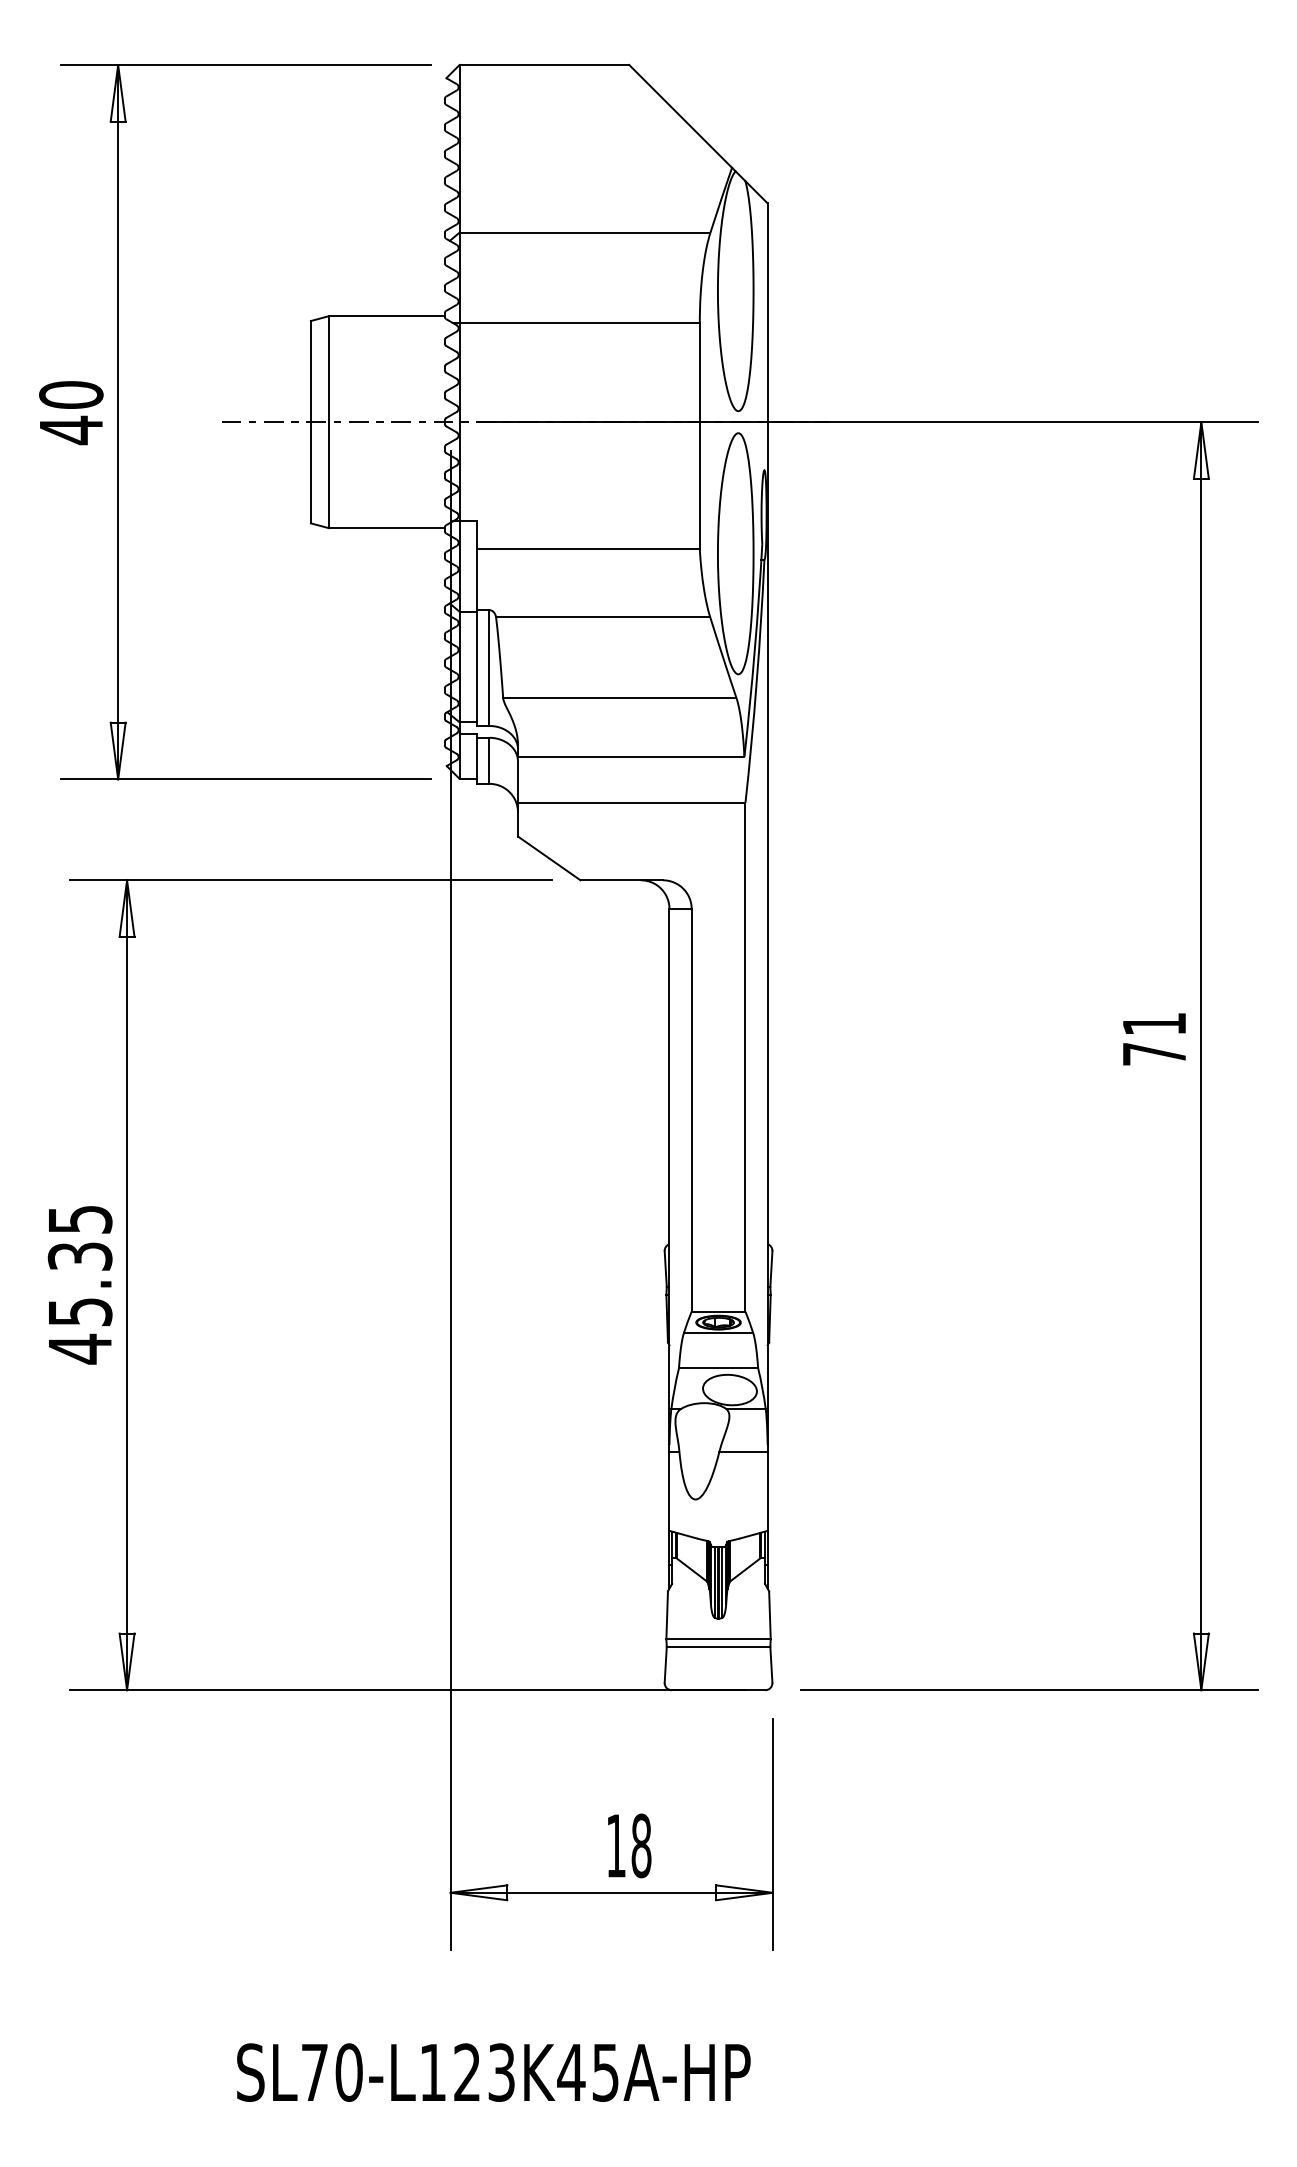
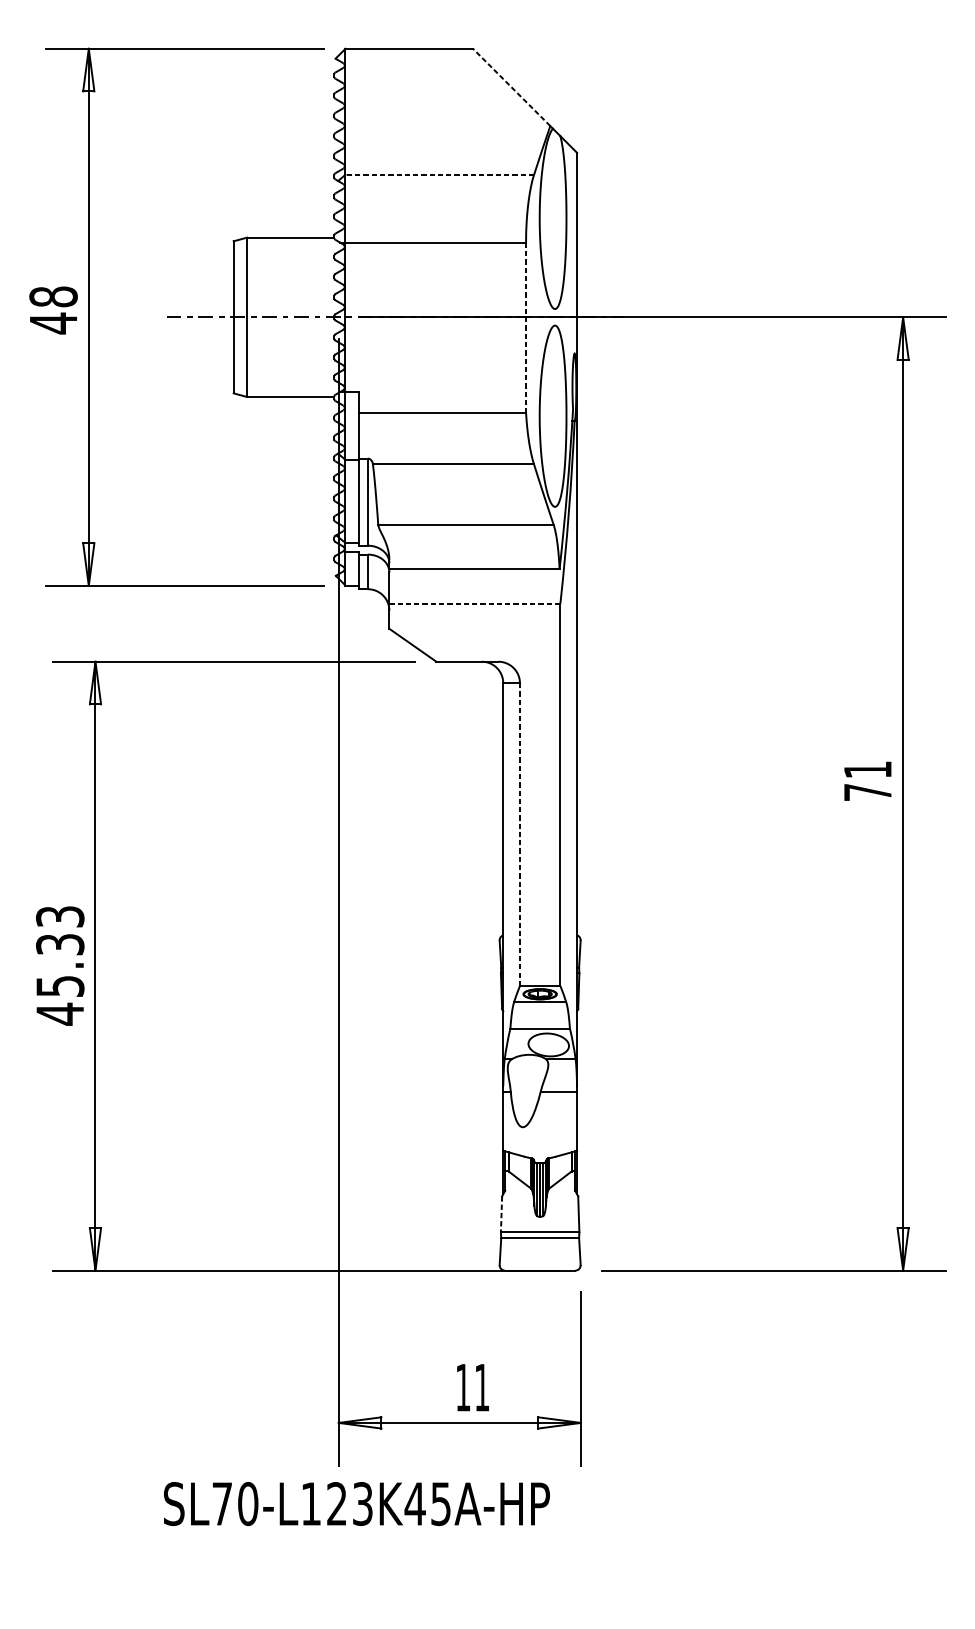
line: (680, 116) -> (511, 87), solid -> dashed
line: (584, 232) -> (439, 174), solid -> dashed
text: (71, 394) -> (53, 296), 40 -> 48
line: (699, 436) -> (525, 328), solid -> dashed
line: (631, 802) -> (474, 603), solid -> dashed
line: (691, 1109) -> (519, 834), solid -> dashed
text: (79, 1219) -> (59, 916), 45.35 -> 45.33
line: (667, 1615) -> (501, 1214), solid -> dashed
text: (641, 1845) -> (482, 1387), 18 -> 11
text: (493, 2072) -> (356, 1503), moved

